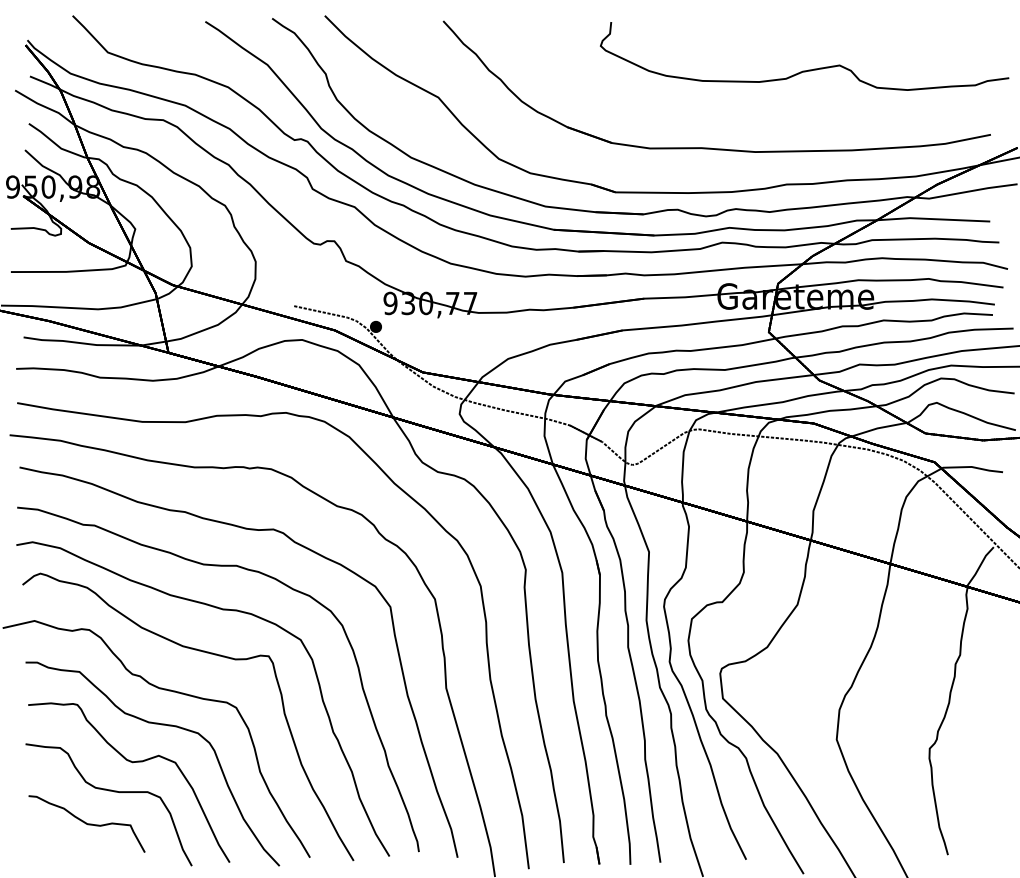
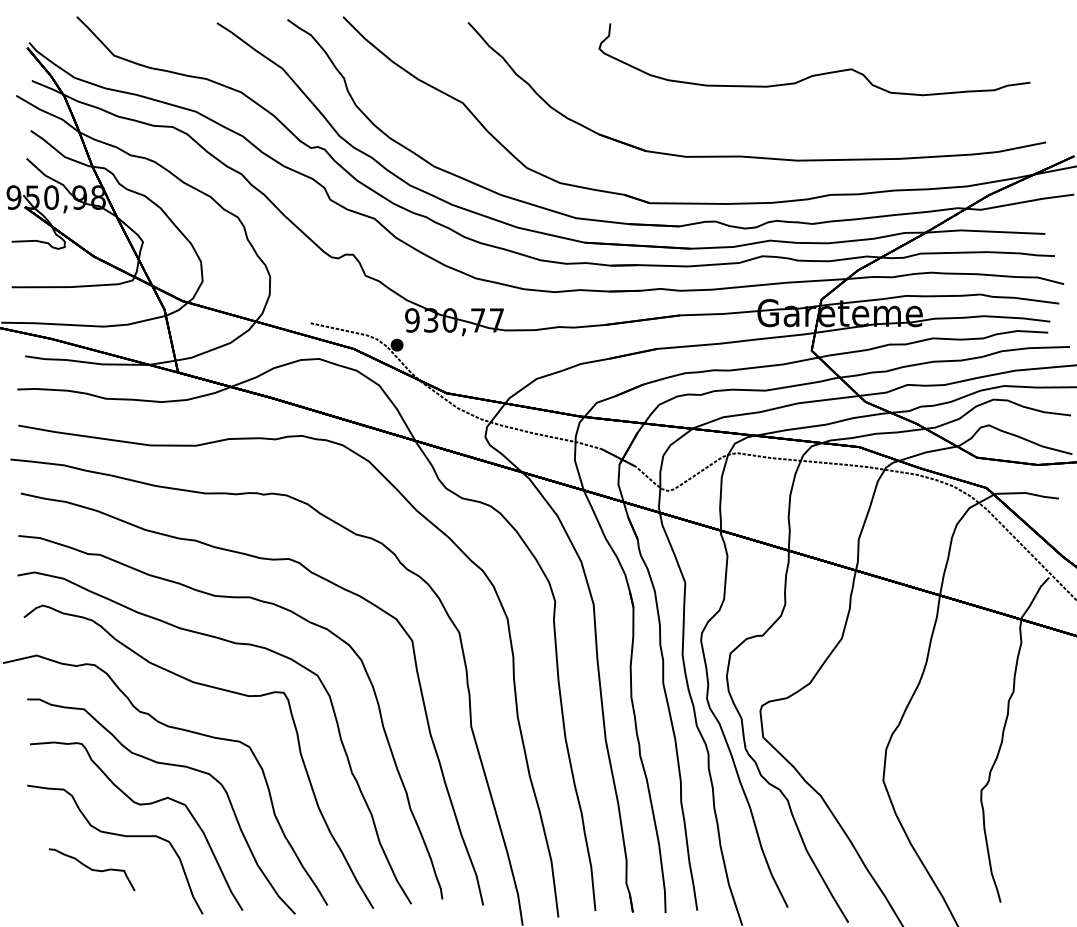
part: (809, 69) -> (819, 73), moved
part: (86, 823) -> (91, 869), size x0.7

